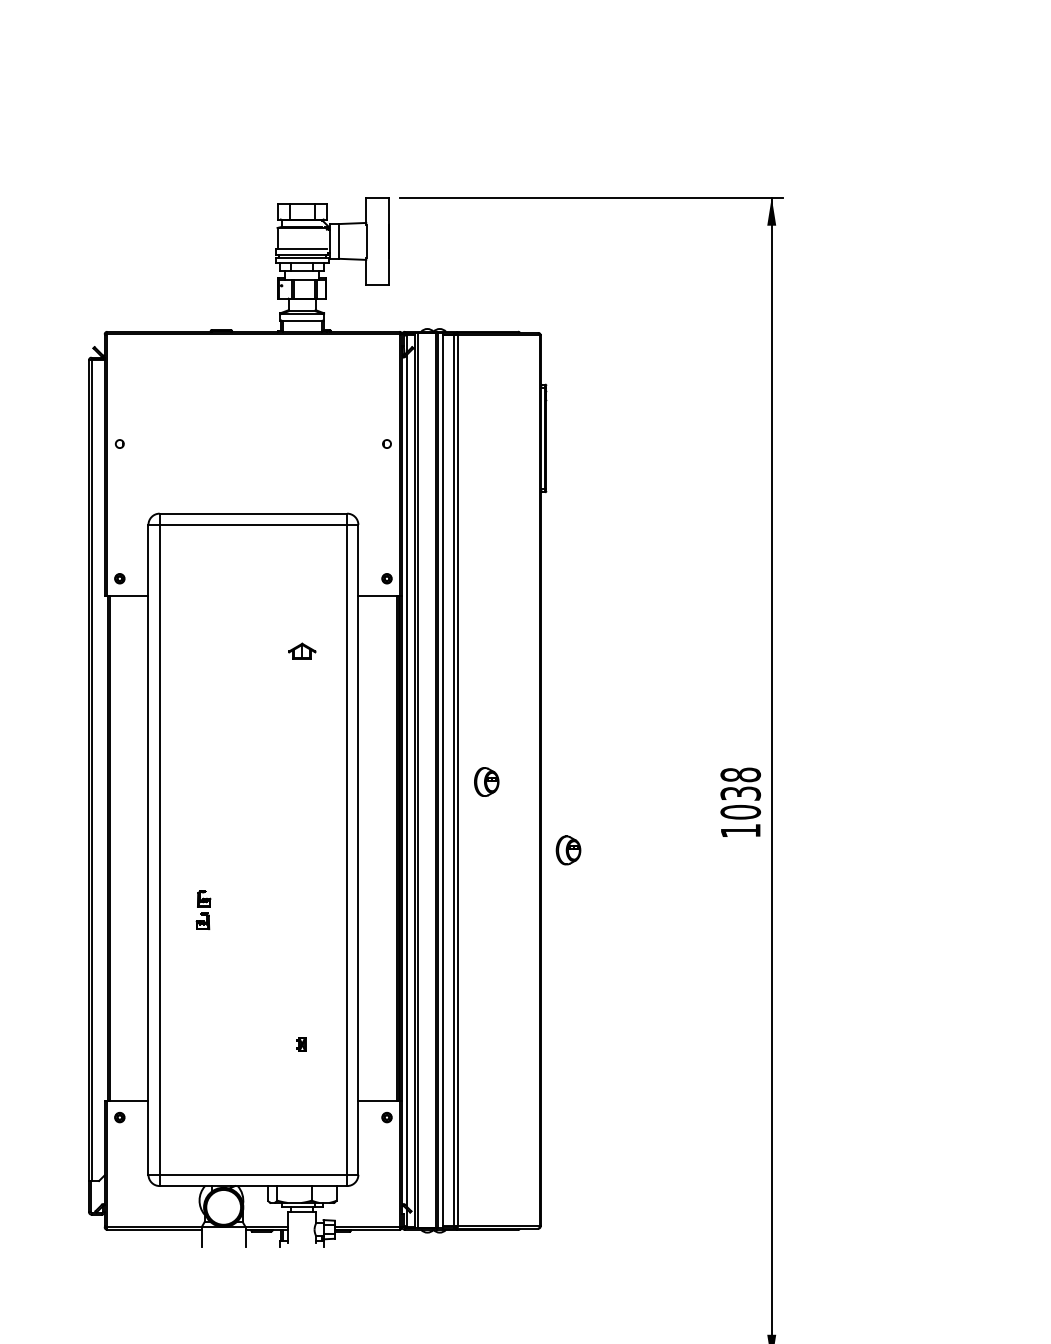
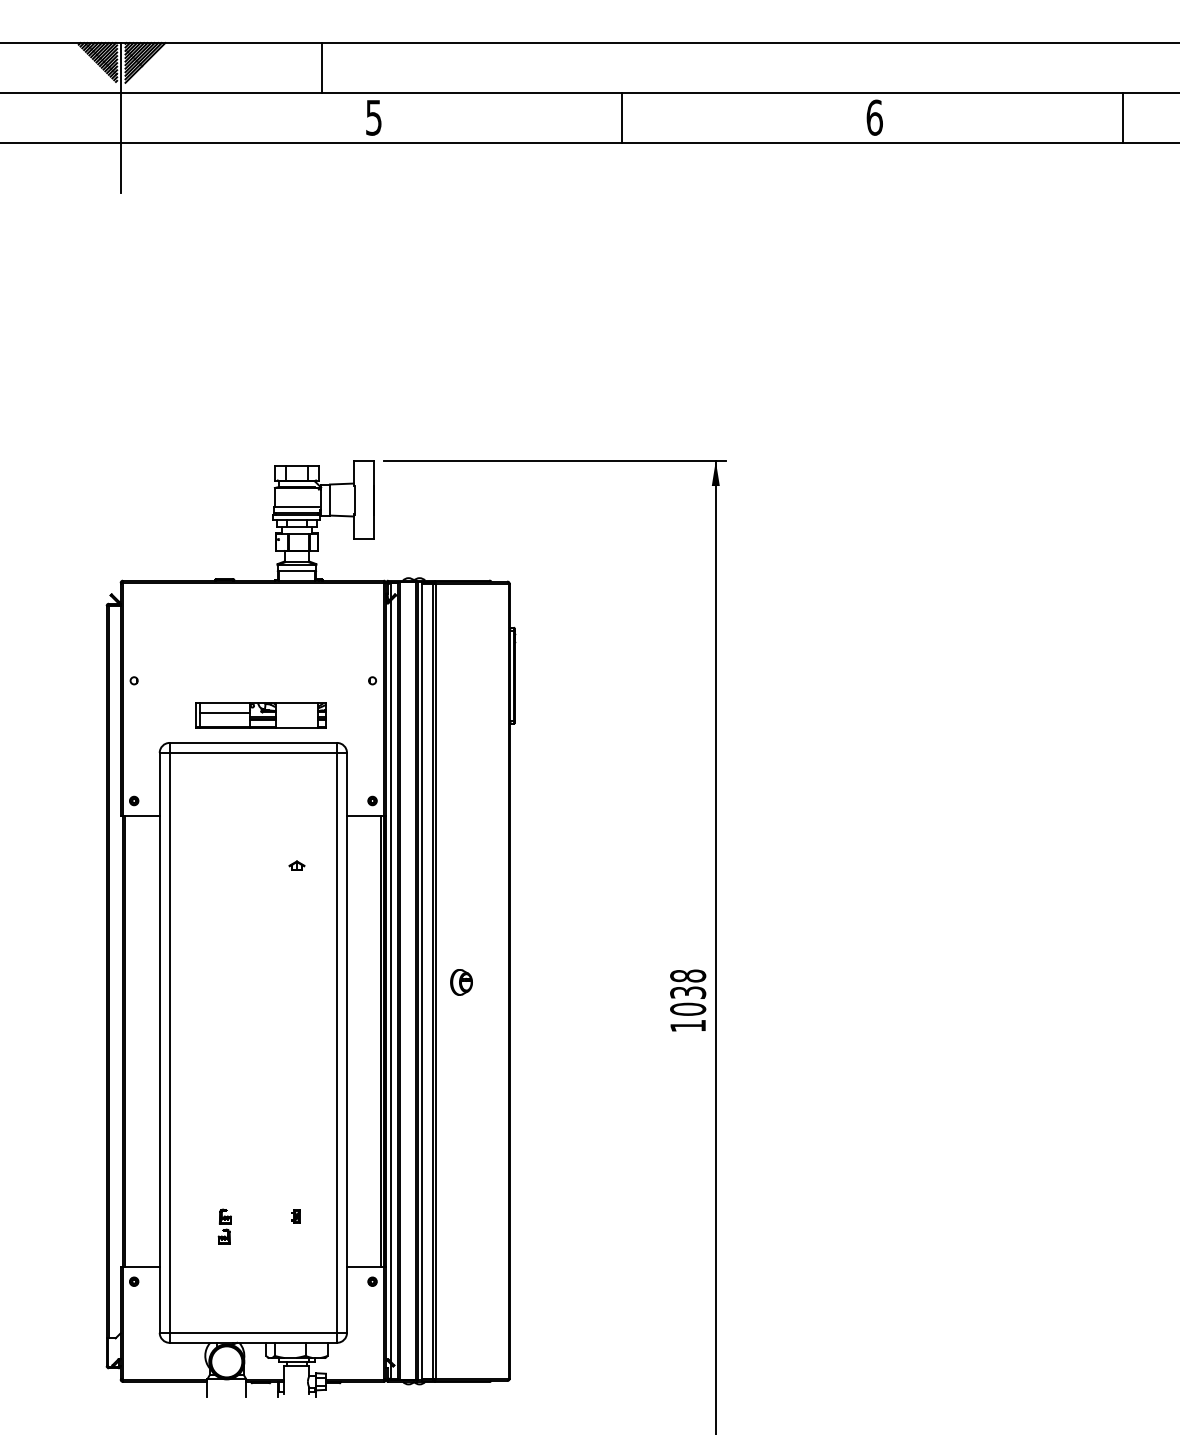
part: (261, 482) -> (260, 715), added
part: (301, 651) -> (296, 865), size x0.62
part: (568, 850) -> (534, 1043), removed
part: (203, 909) -> (224, 1226), moved

